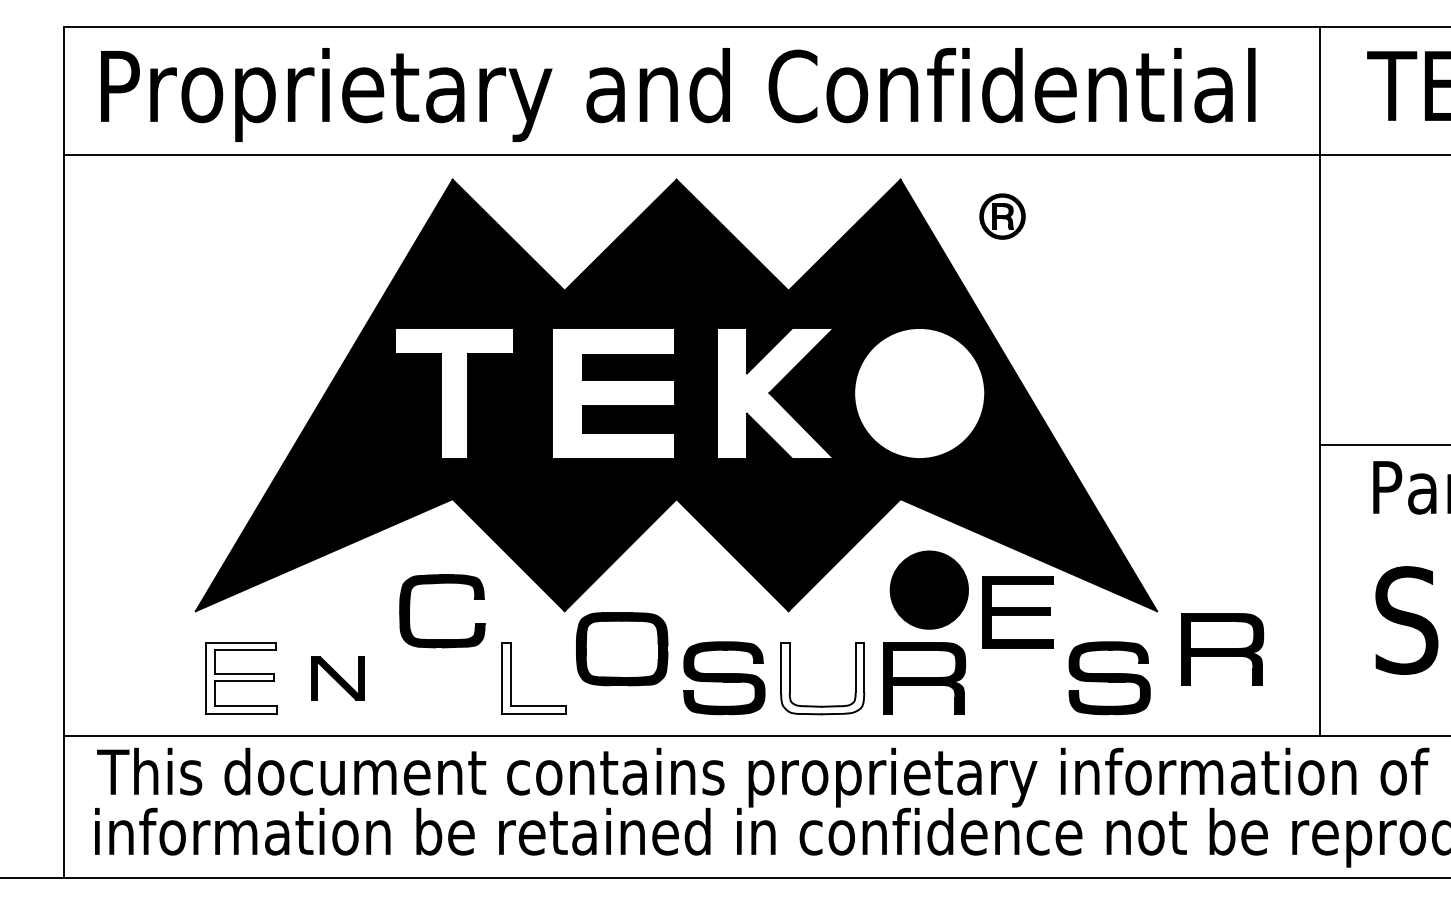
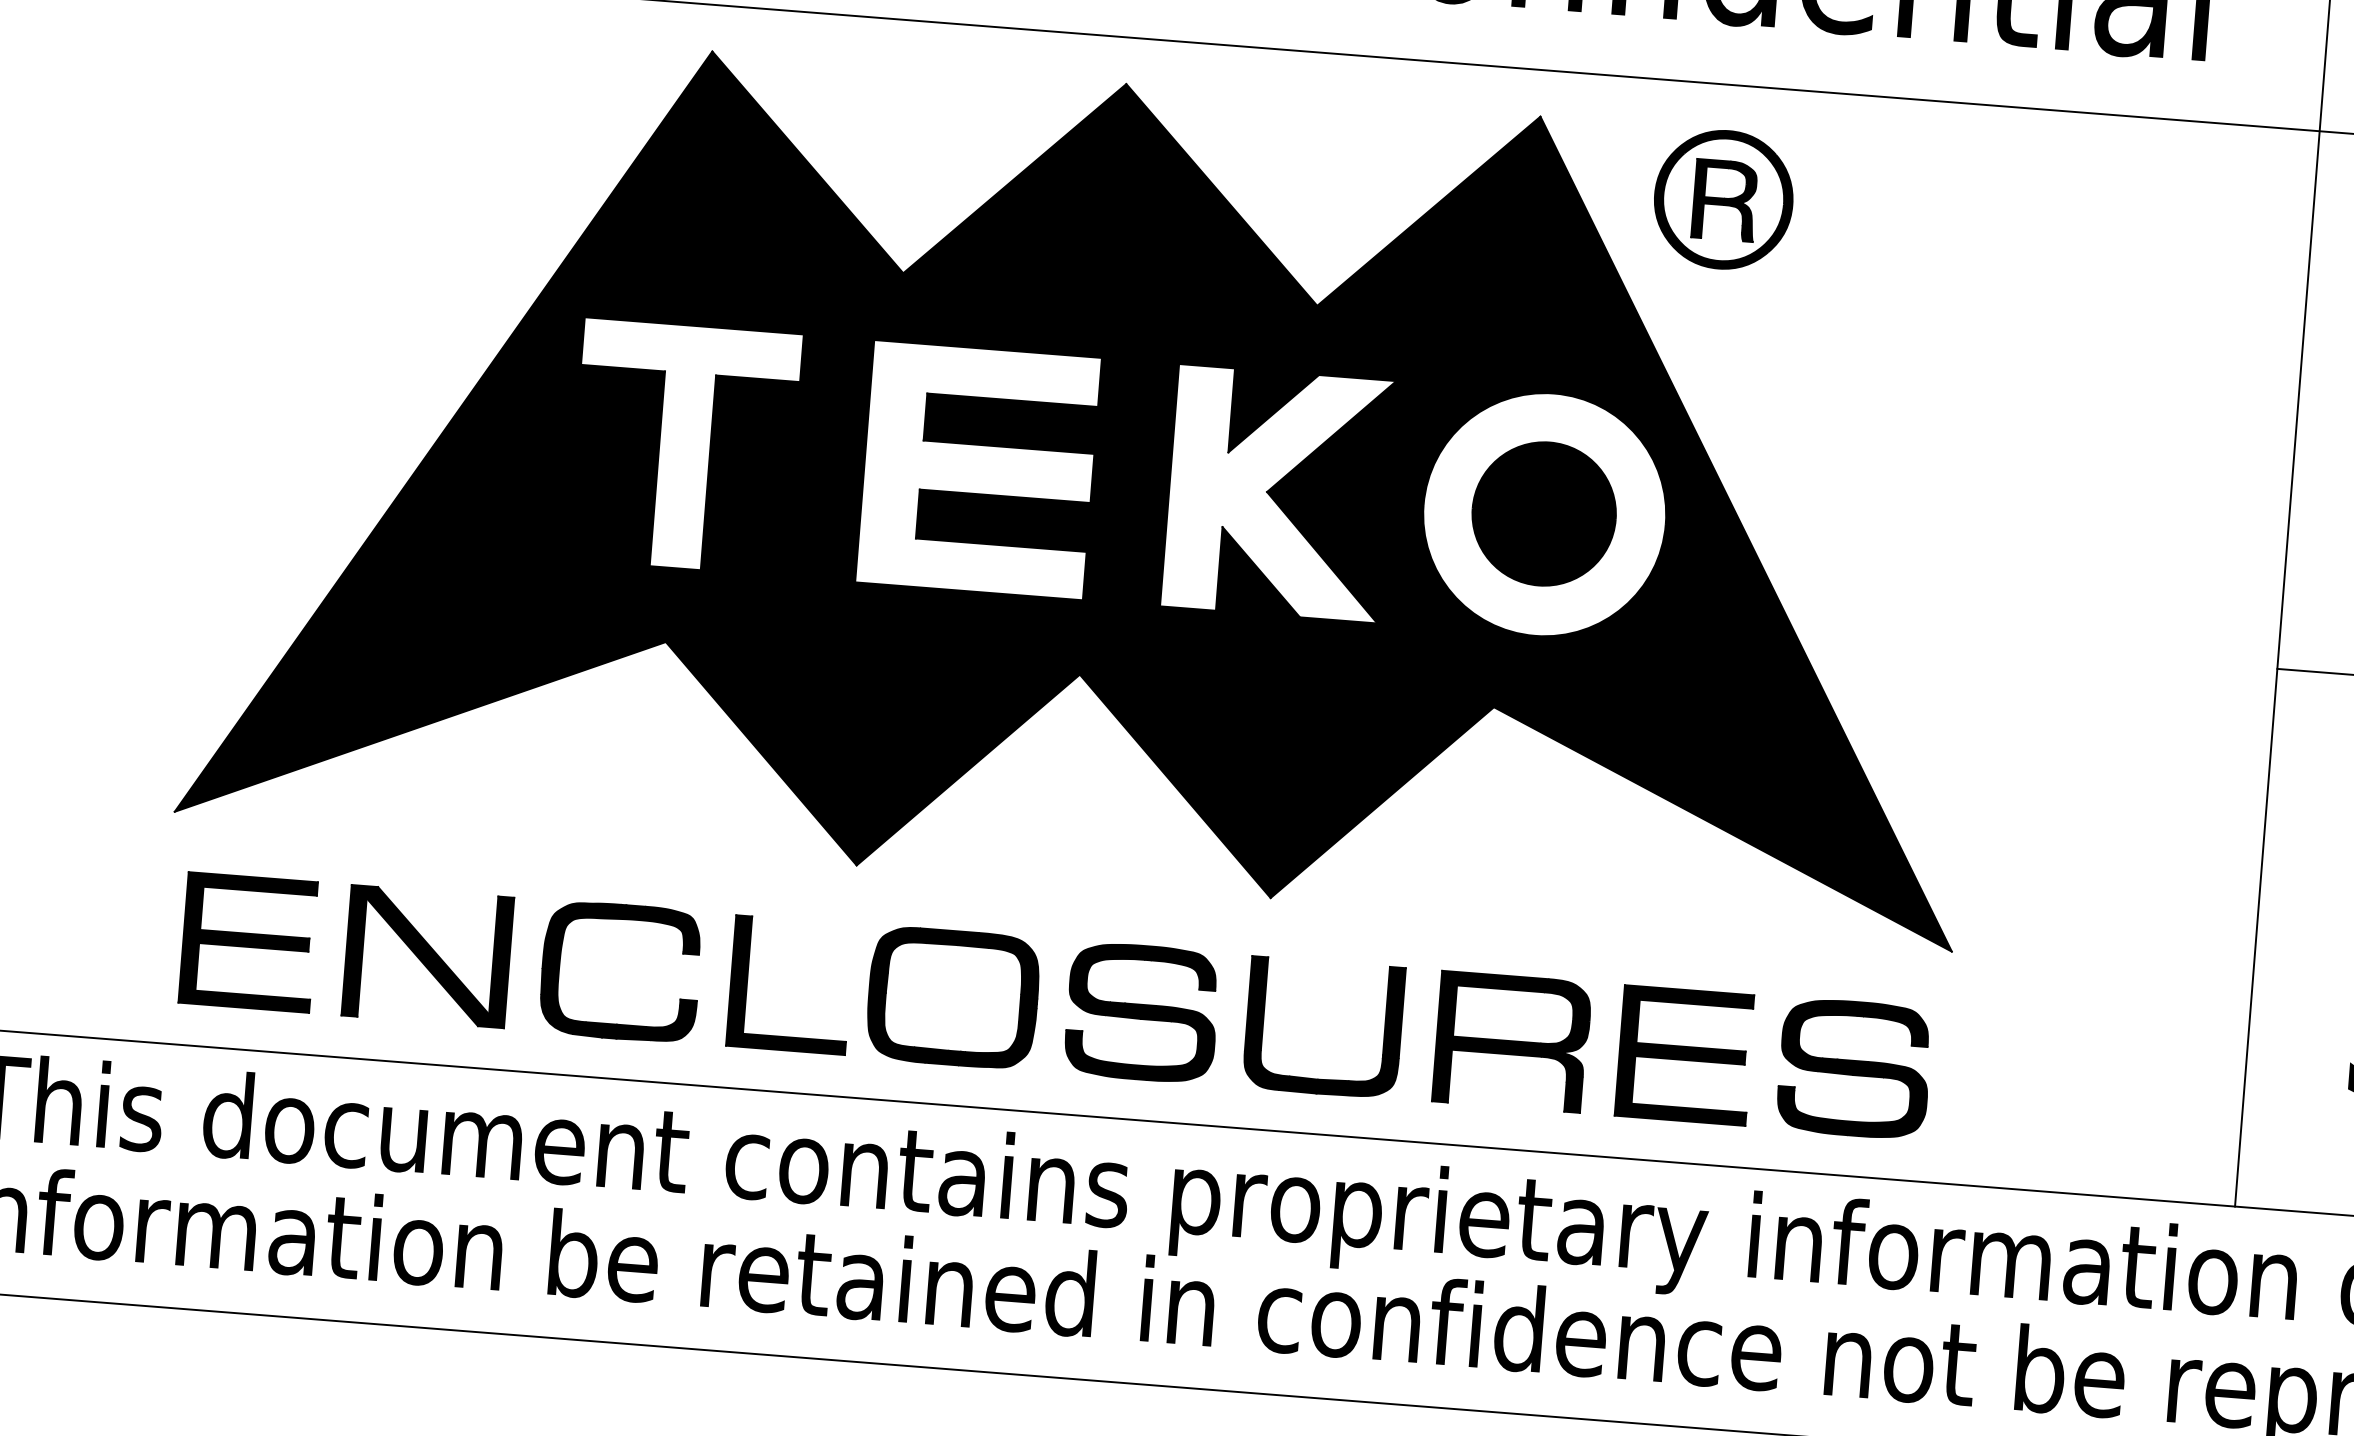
part: (1002, 216) -> (1723, 199), size x1.67
part: (442, 583) -> (625, 920), moved
part: (928, 589) -> (1542, 512), moved
part: (1017, 612) -> (1684, 1055), moved
part: (622, 649) -> (953, 998), moved
part: (1222, 649) -> (2067, 1032), removed
fill: (240, 678) -> (247, 942), added
part: (337, 678) -> (426, 956), size x1.67
fill: (534, 678) -> (791, 985), added
fill: (822, 678) -> (1323, 1027), added

